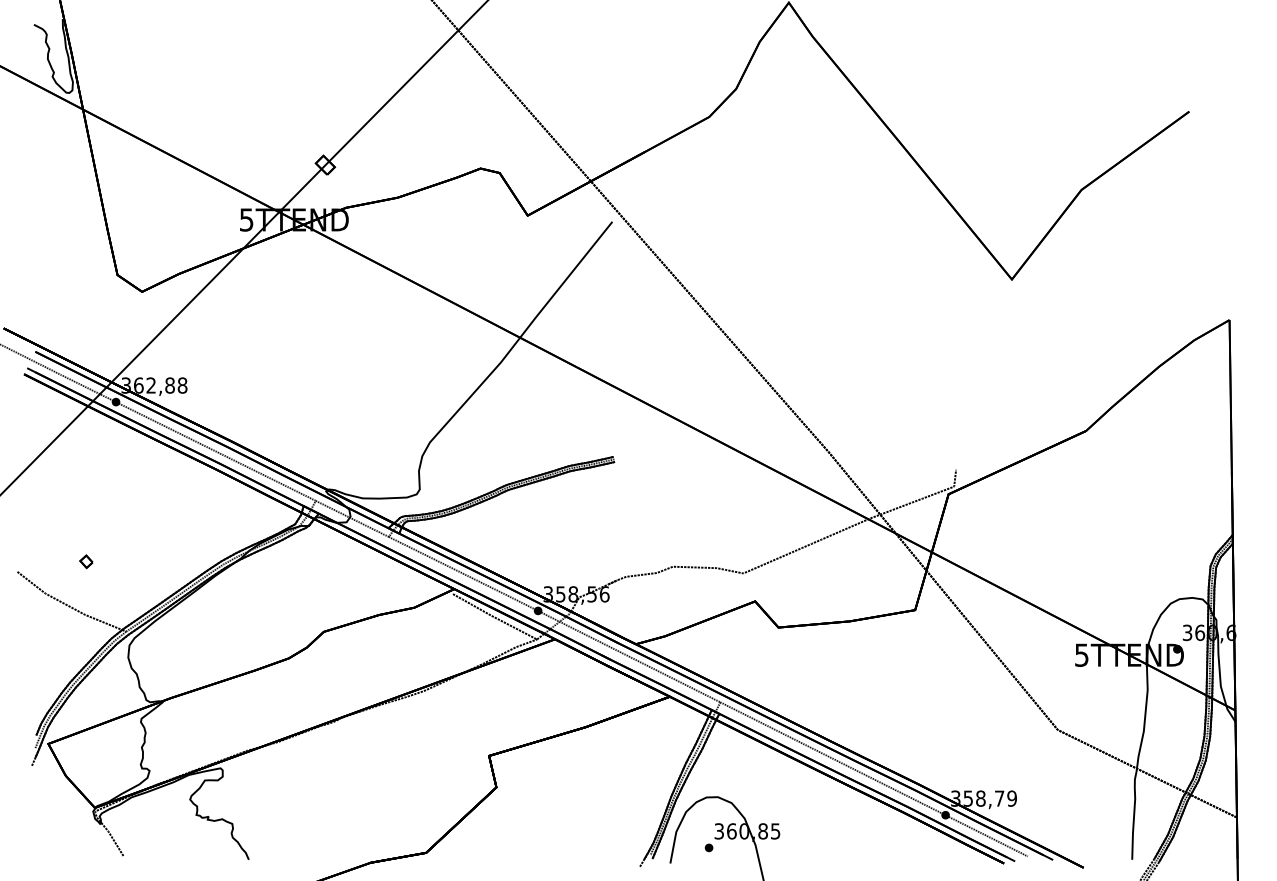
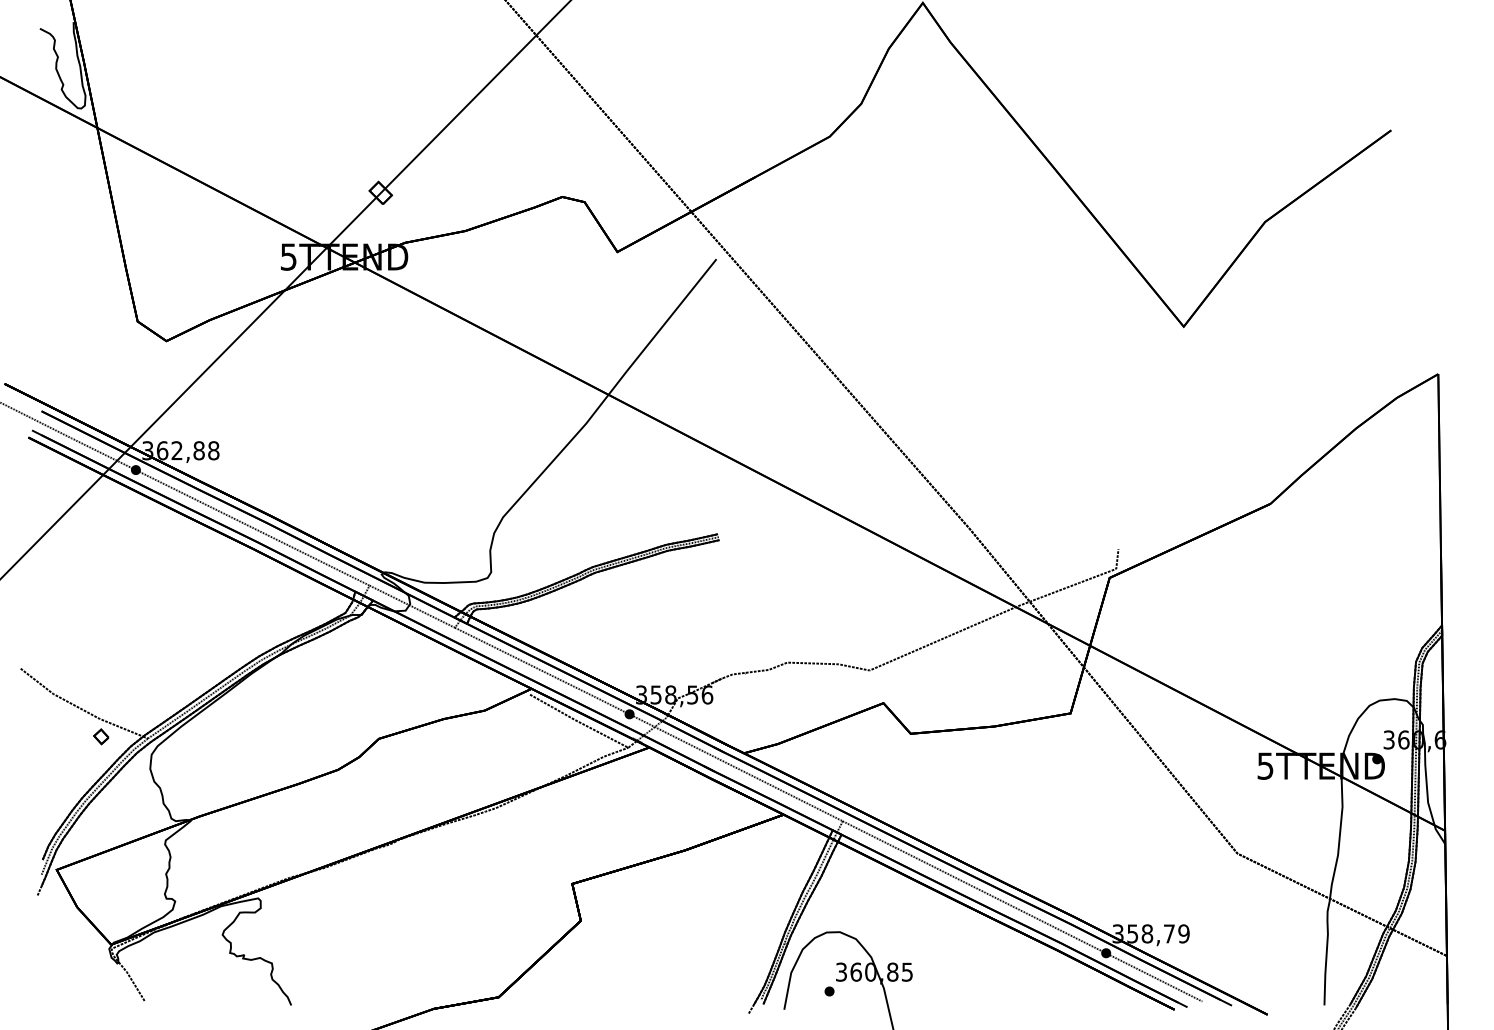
part: (86, 561) -> (101, 736), moved

